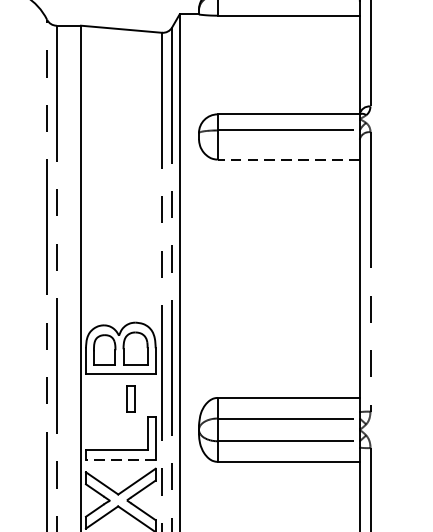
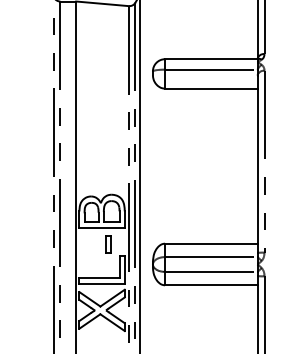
line: (287, 159) -> (210, 88), dashed -> solid
line: (121, 460) -> (102, 284), dashed -> solid

